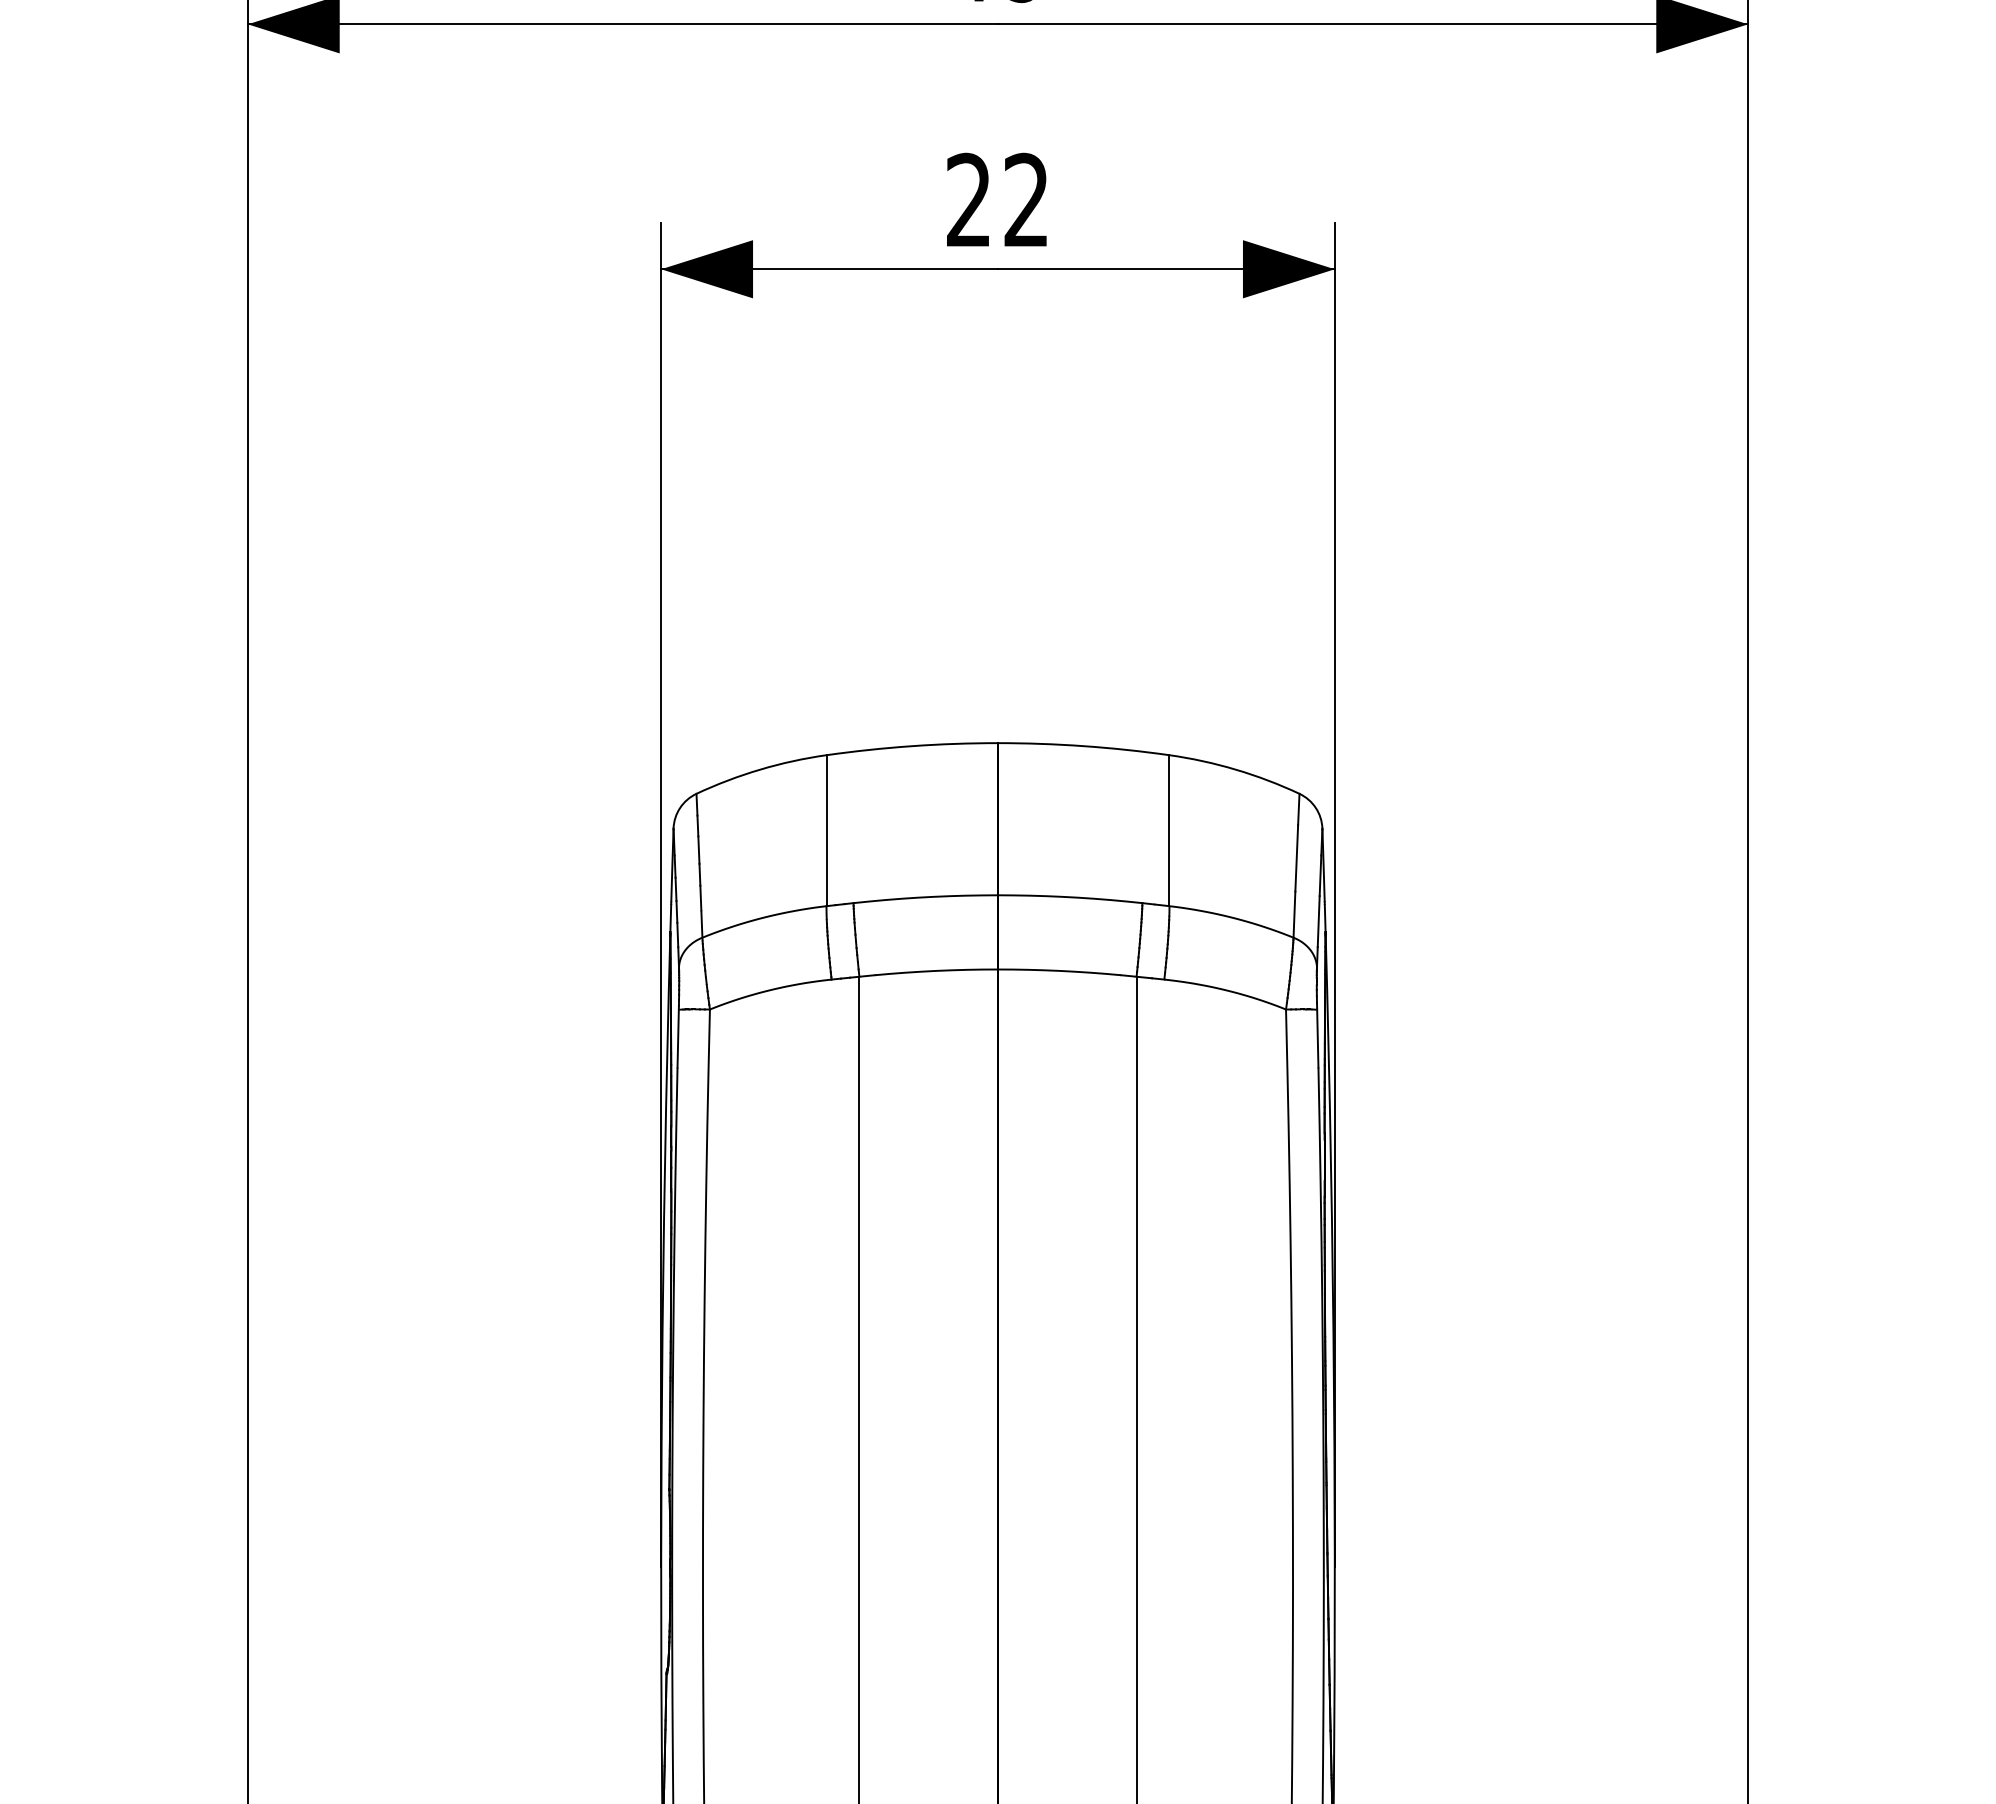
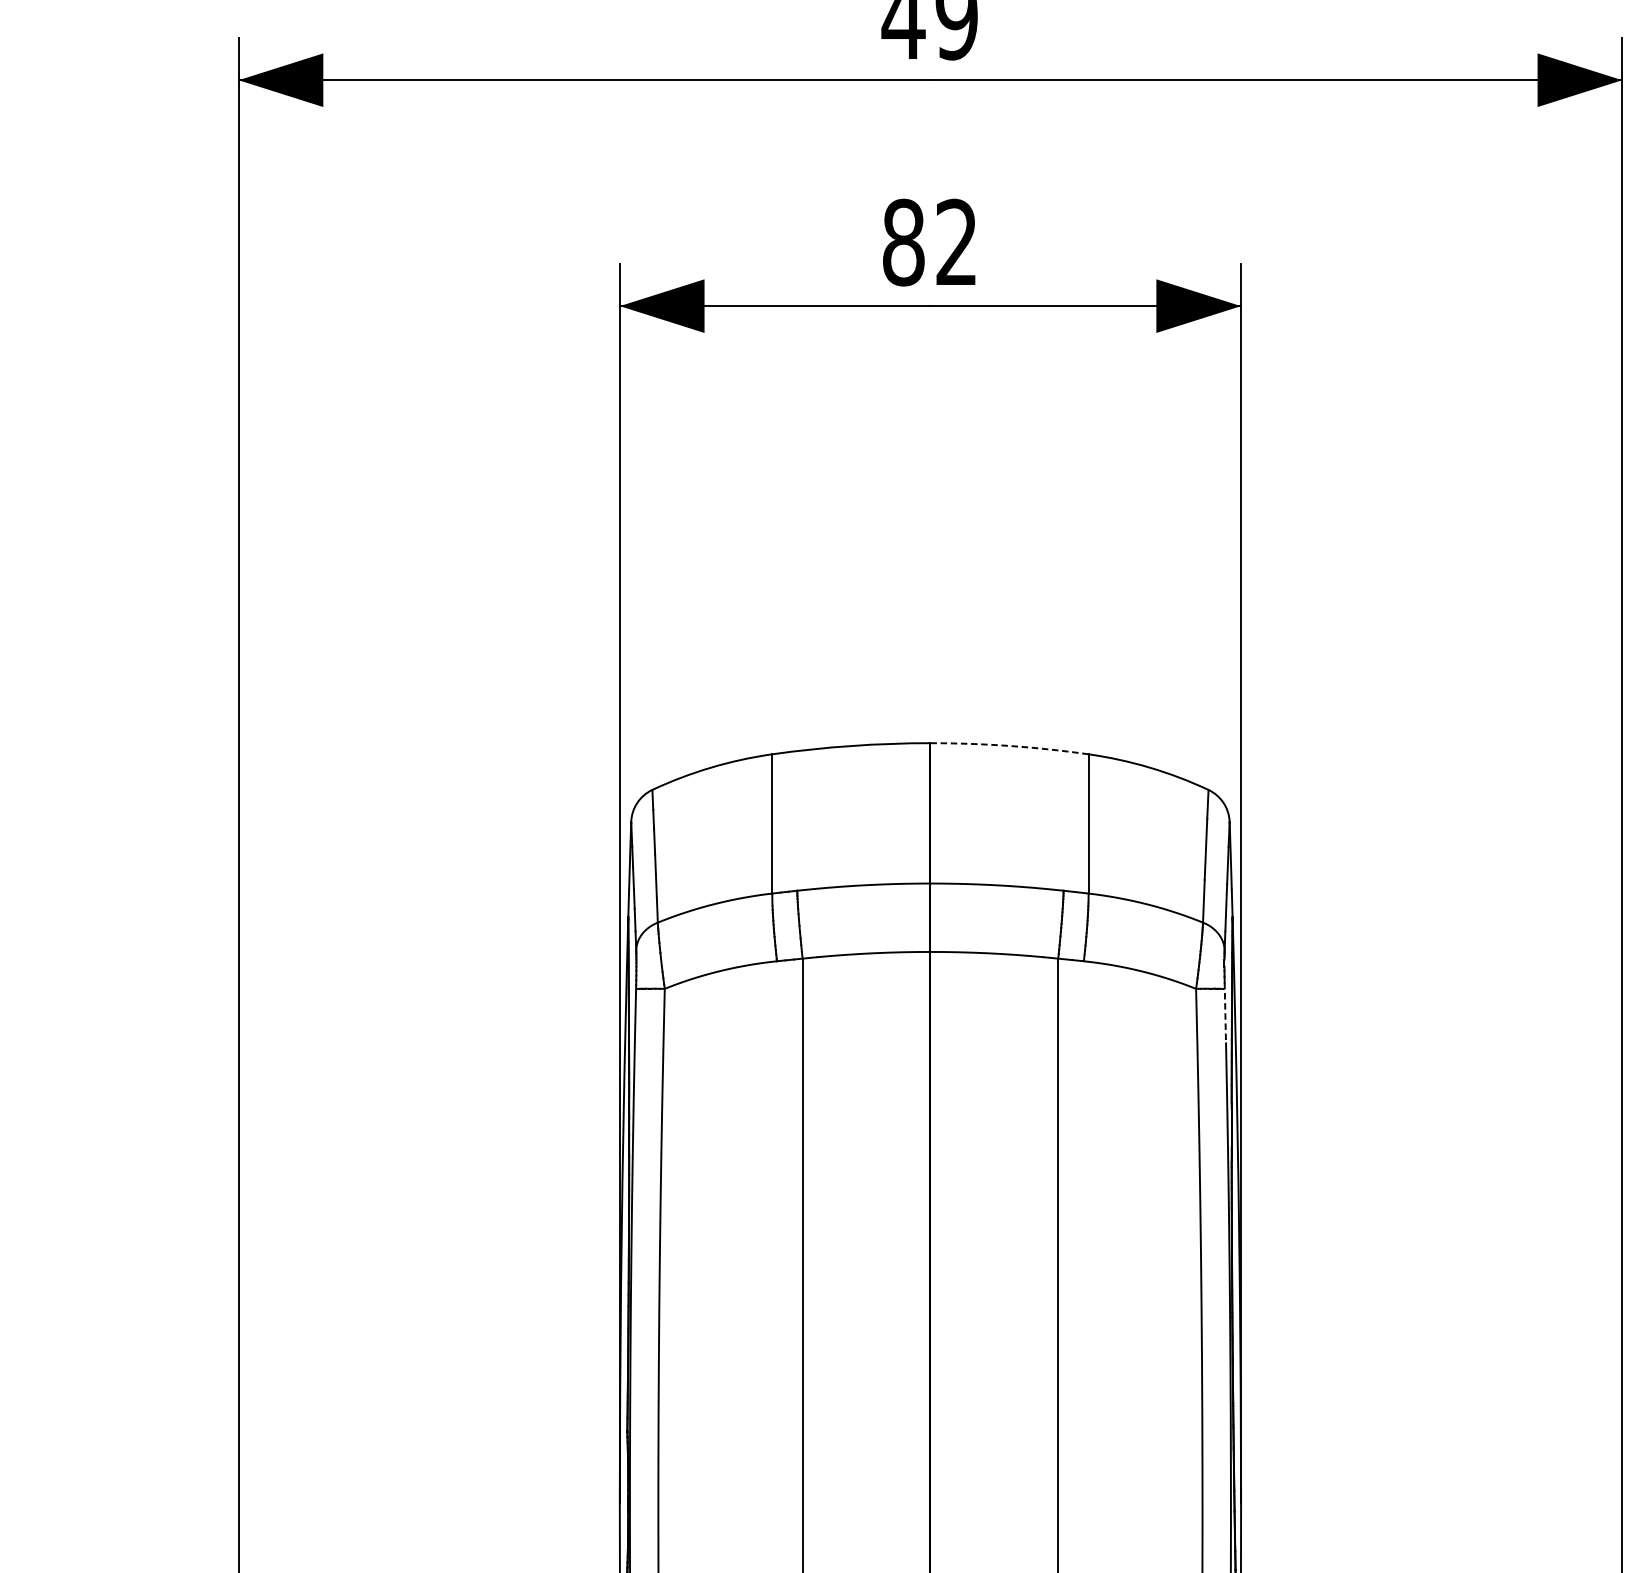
text: (968, 199) -> (903, 241), 22 -> 82
arc: (1083, 746) -> (1009, 746), solid -> dashed
line: (1317, 1035) -> (1225, 1012), solid -> dashed

